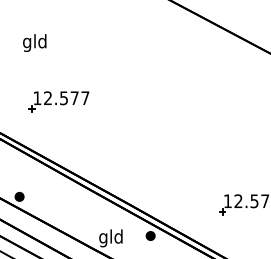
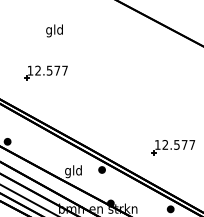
text: (34, 42) -> (54, 30), moved
part: (58, 100) -> (45, 72), moved

